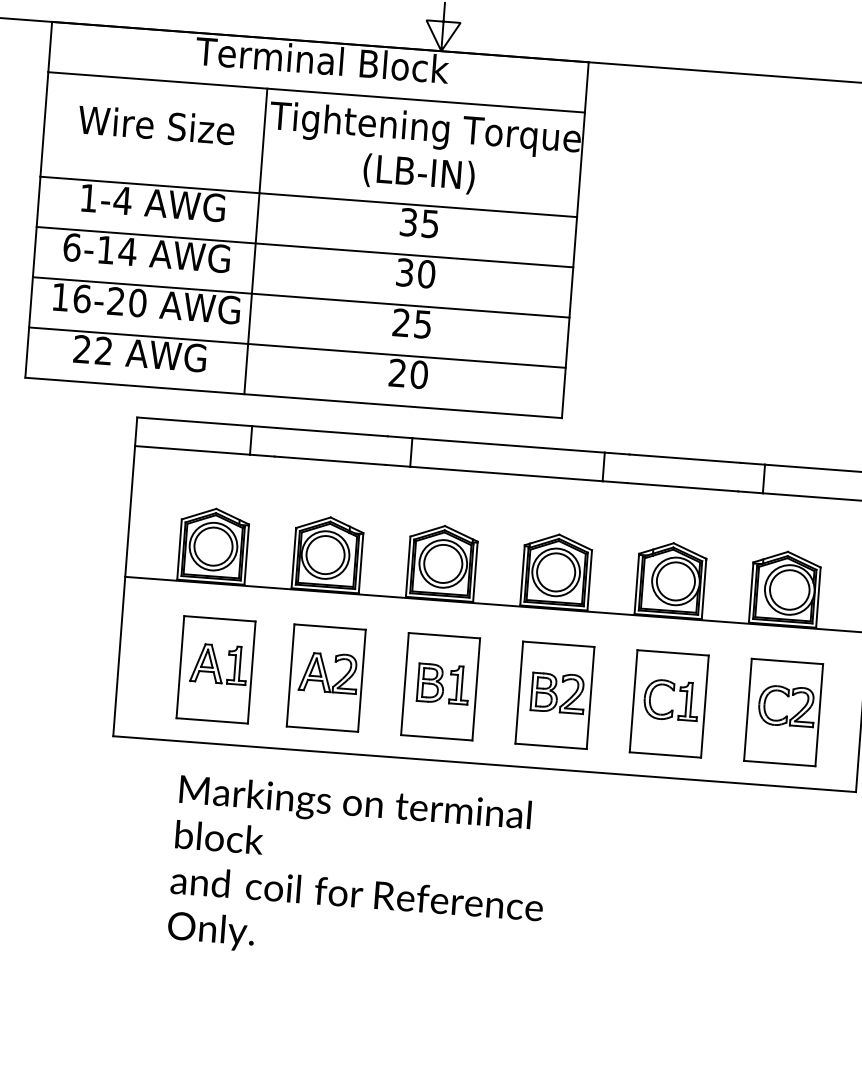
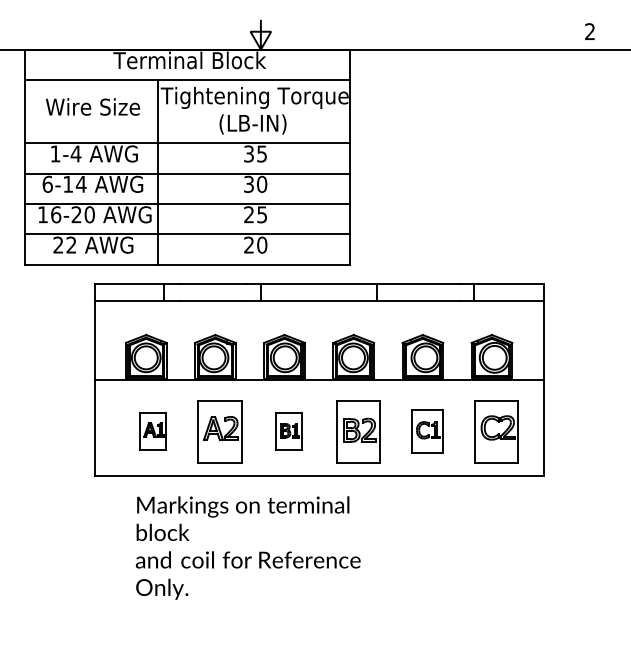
part: (216, 669) -> (153, 431), size x0.6
part: (441, 686) -> (289, 431), size x0.6
part: (669, 703) -> (427, 431), size x0.7

